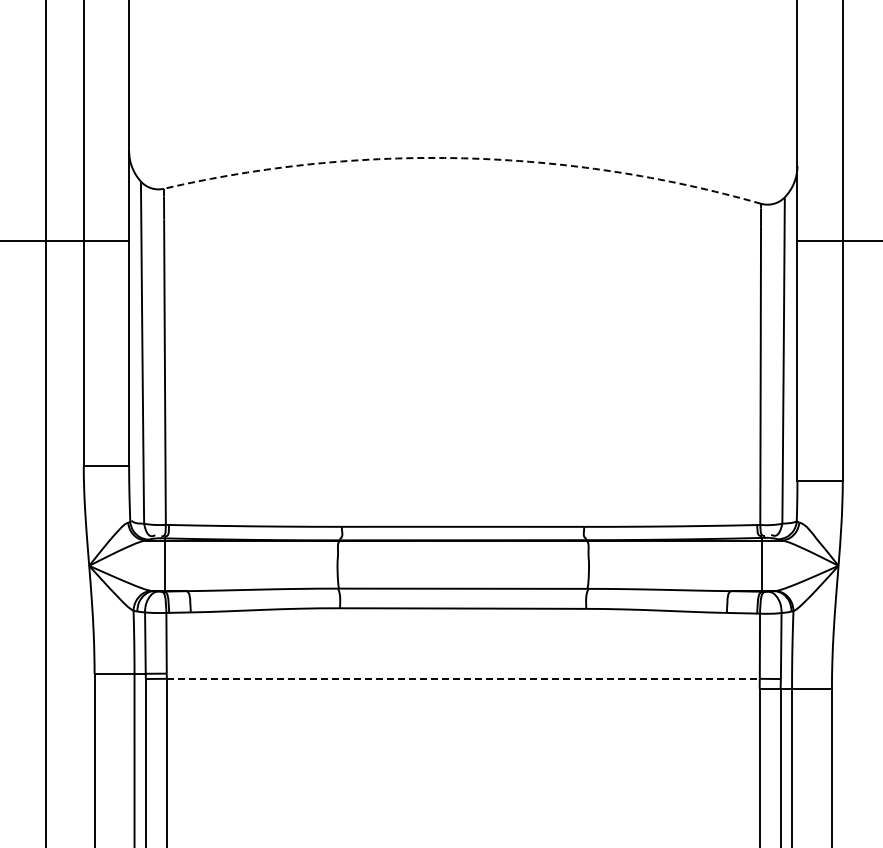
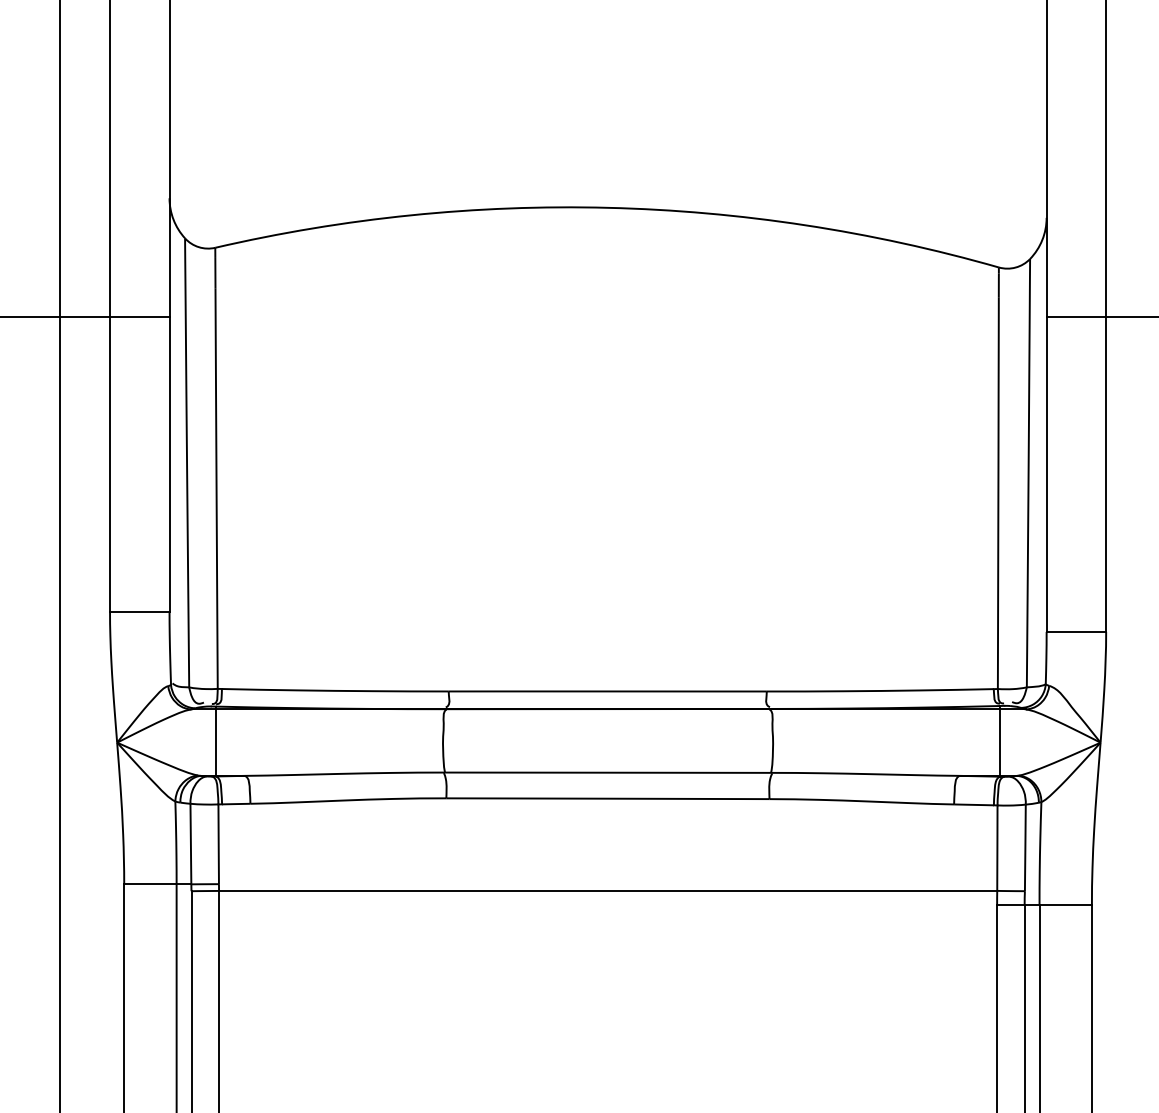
arc: (463, 158) -> (608, 208), dashed -> solid
line: (463, 678) -> (608, 890), dashed -> solid

